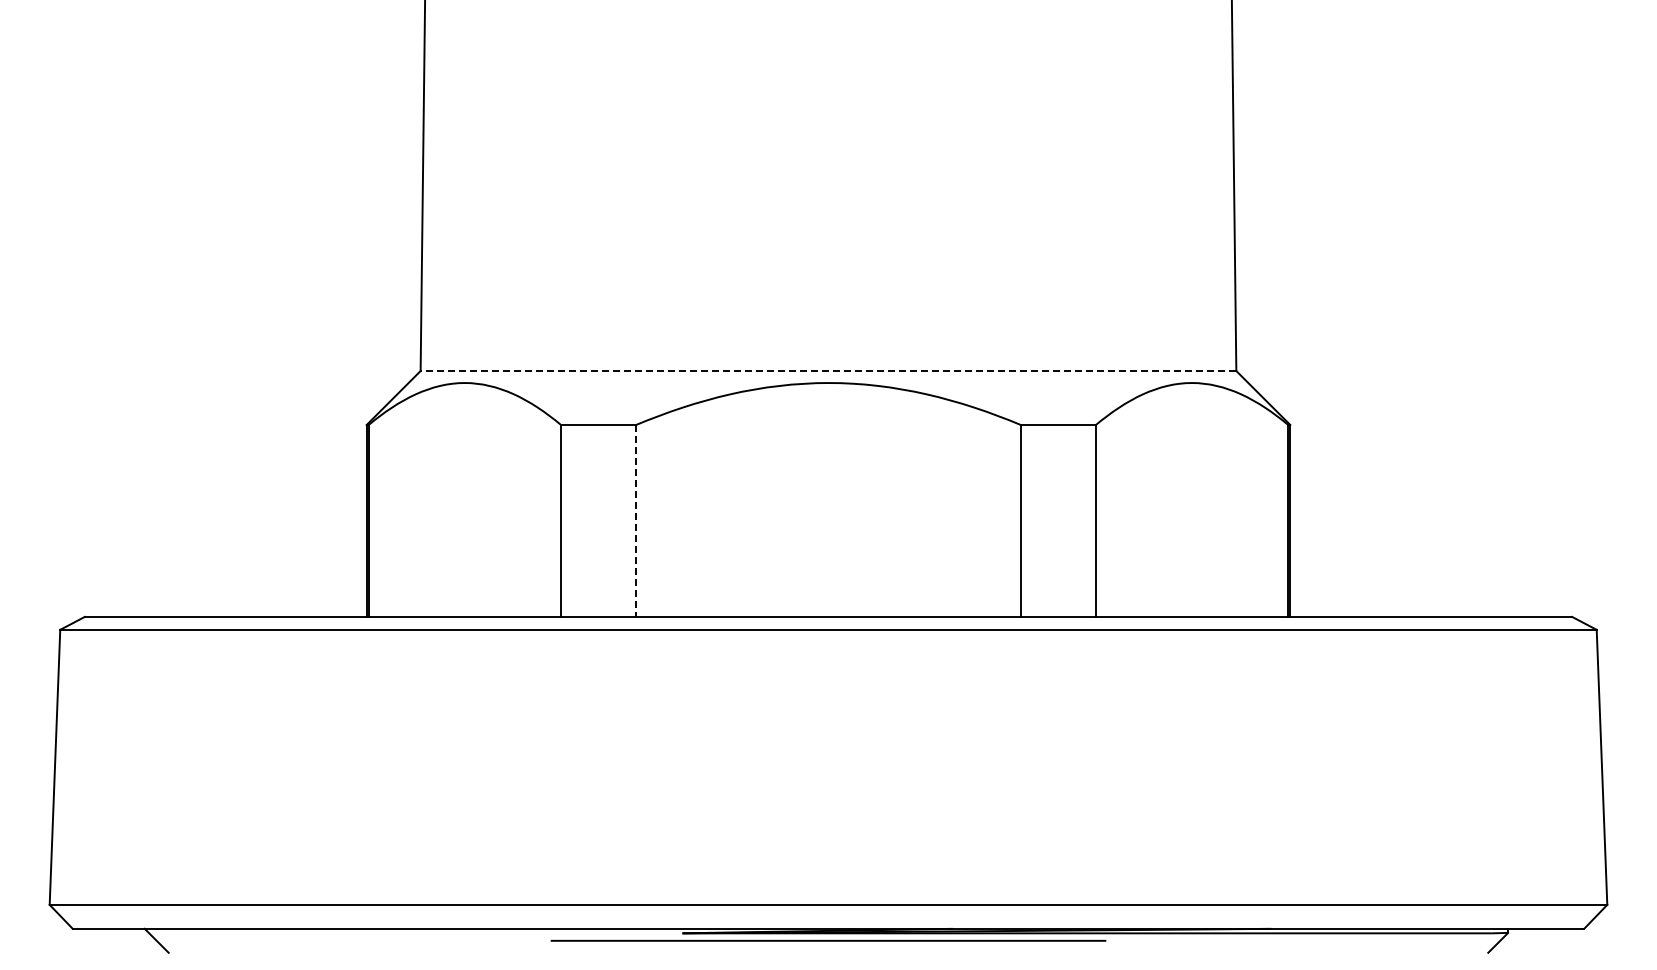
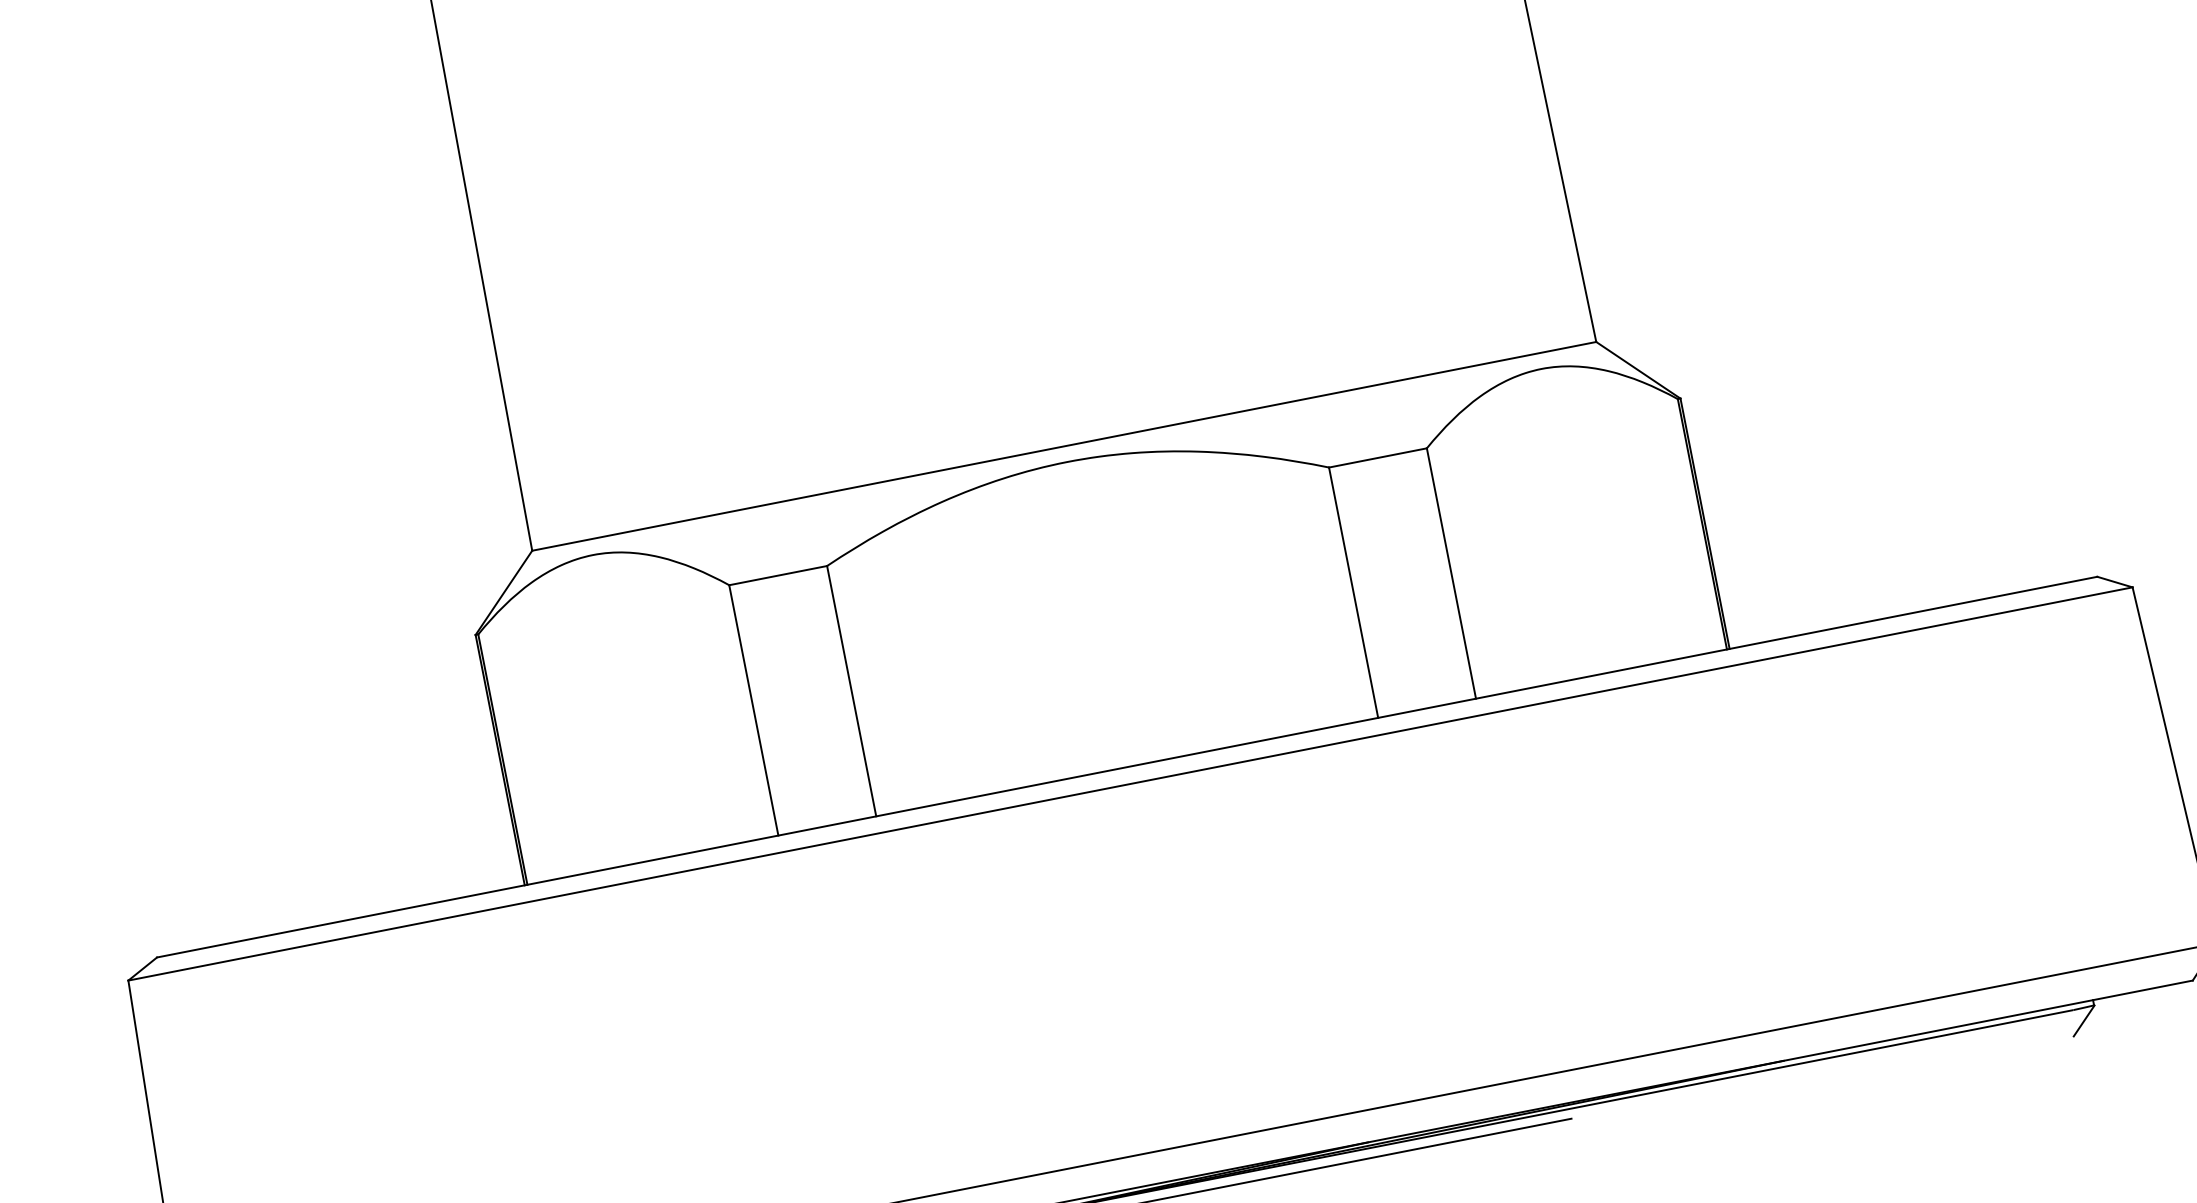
line: (828, 371) -> (1064, 446), dashed -> solid
line: (636, 520) -> (852, 690), dashed -> solid

